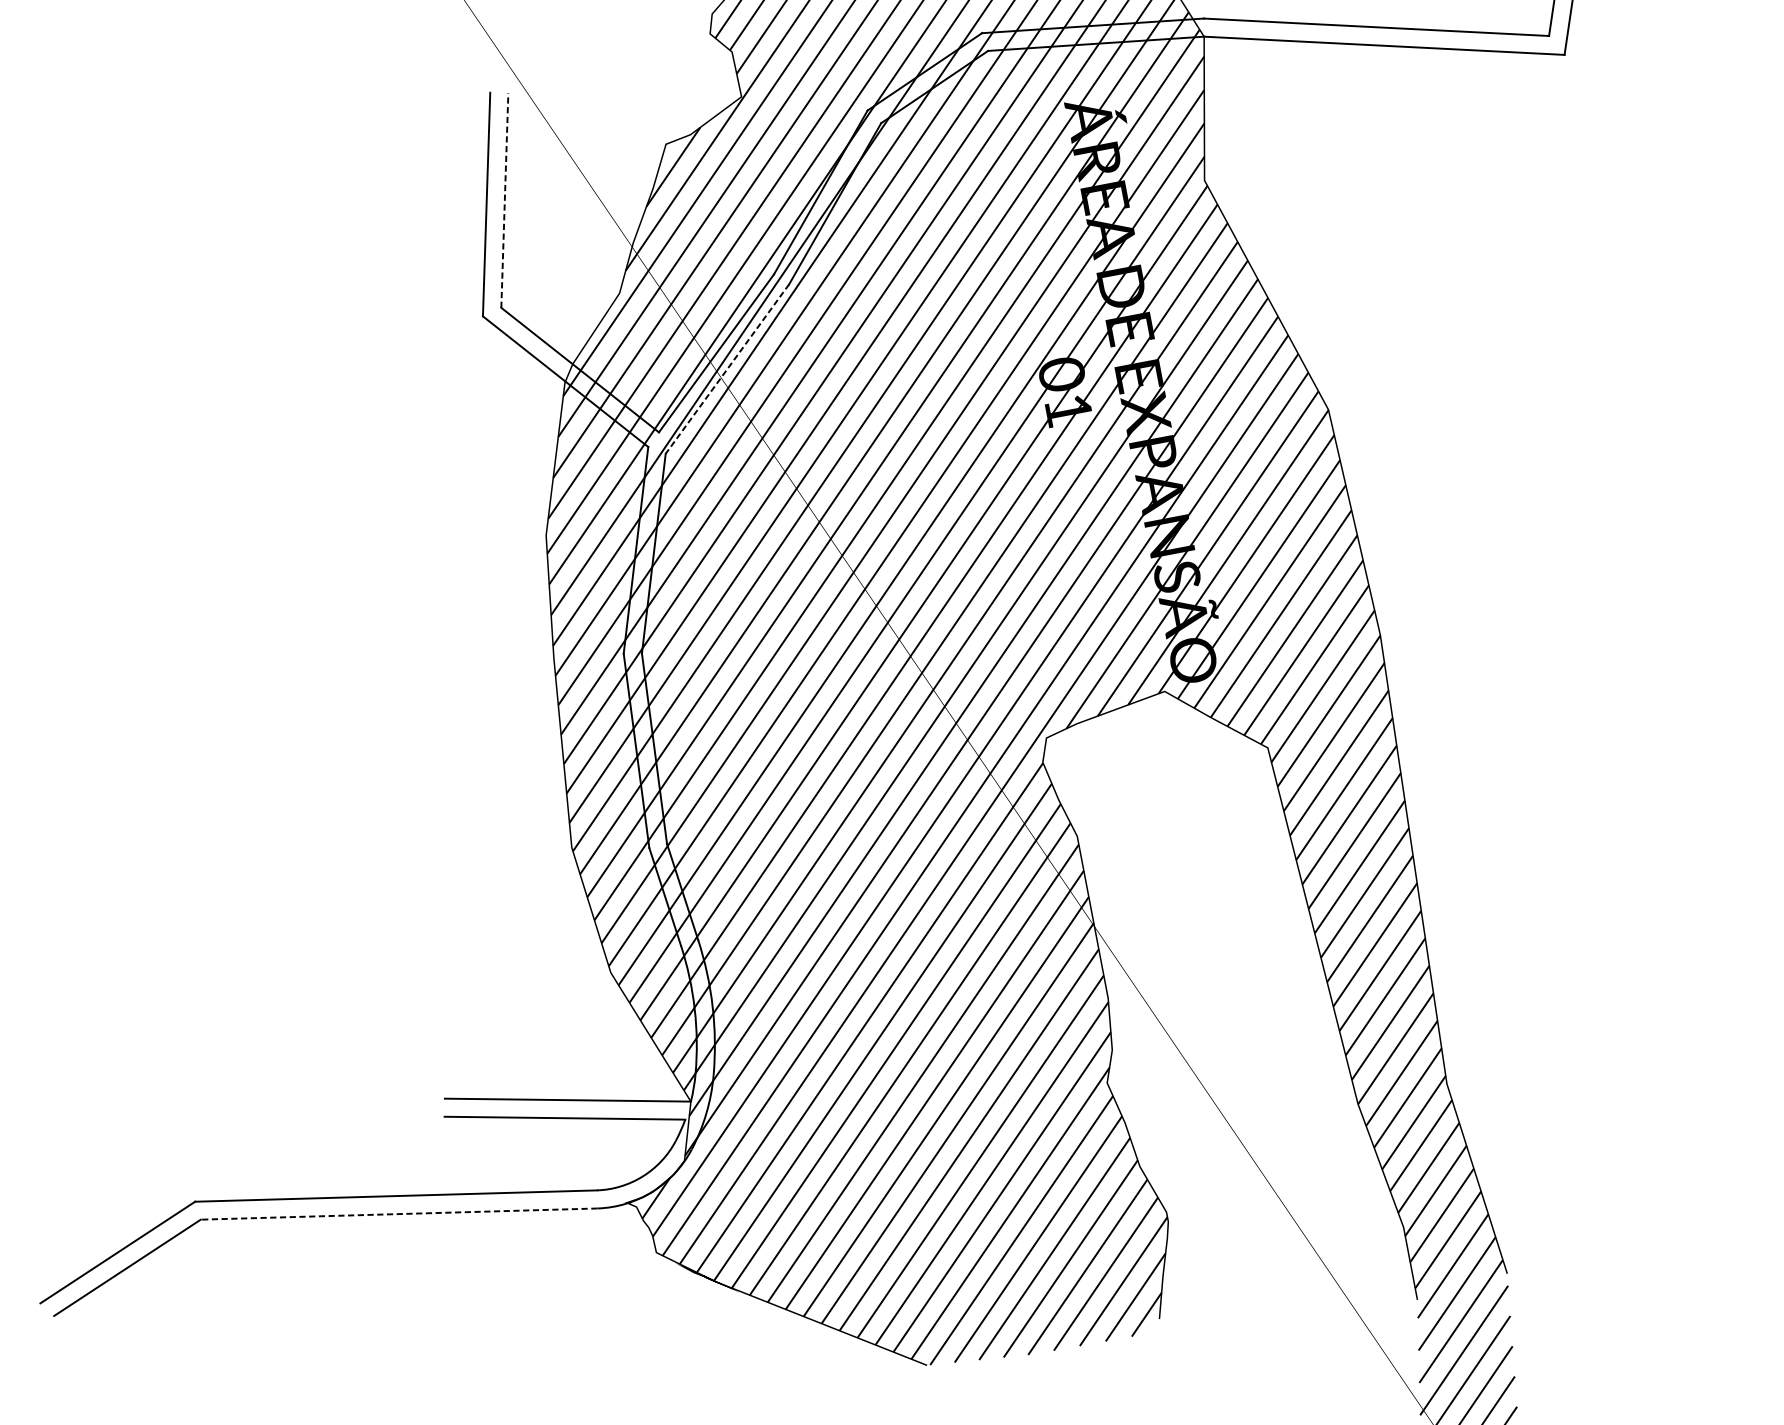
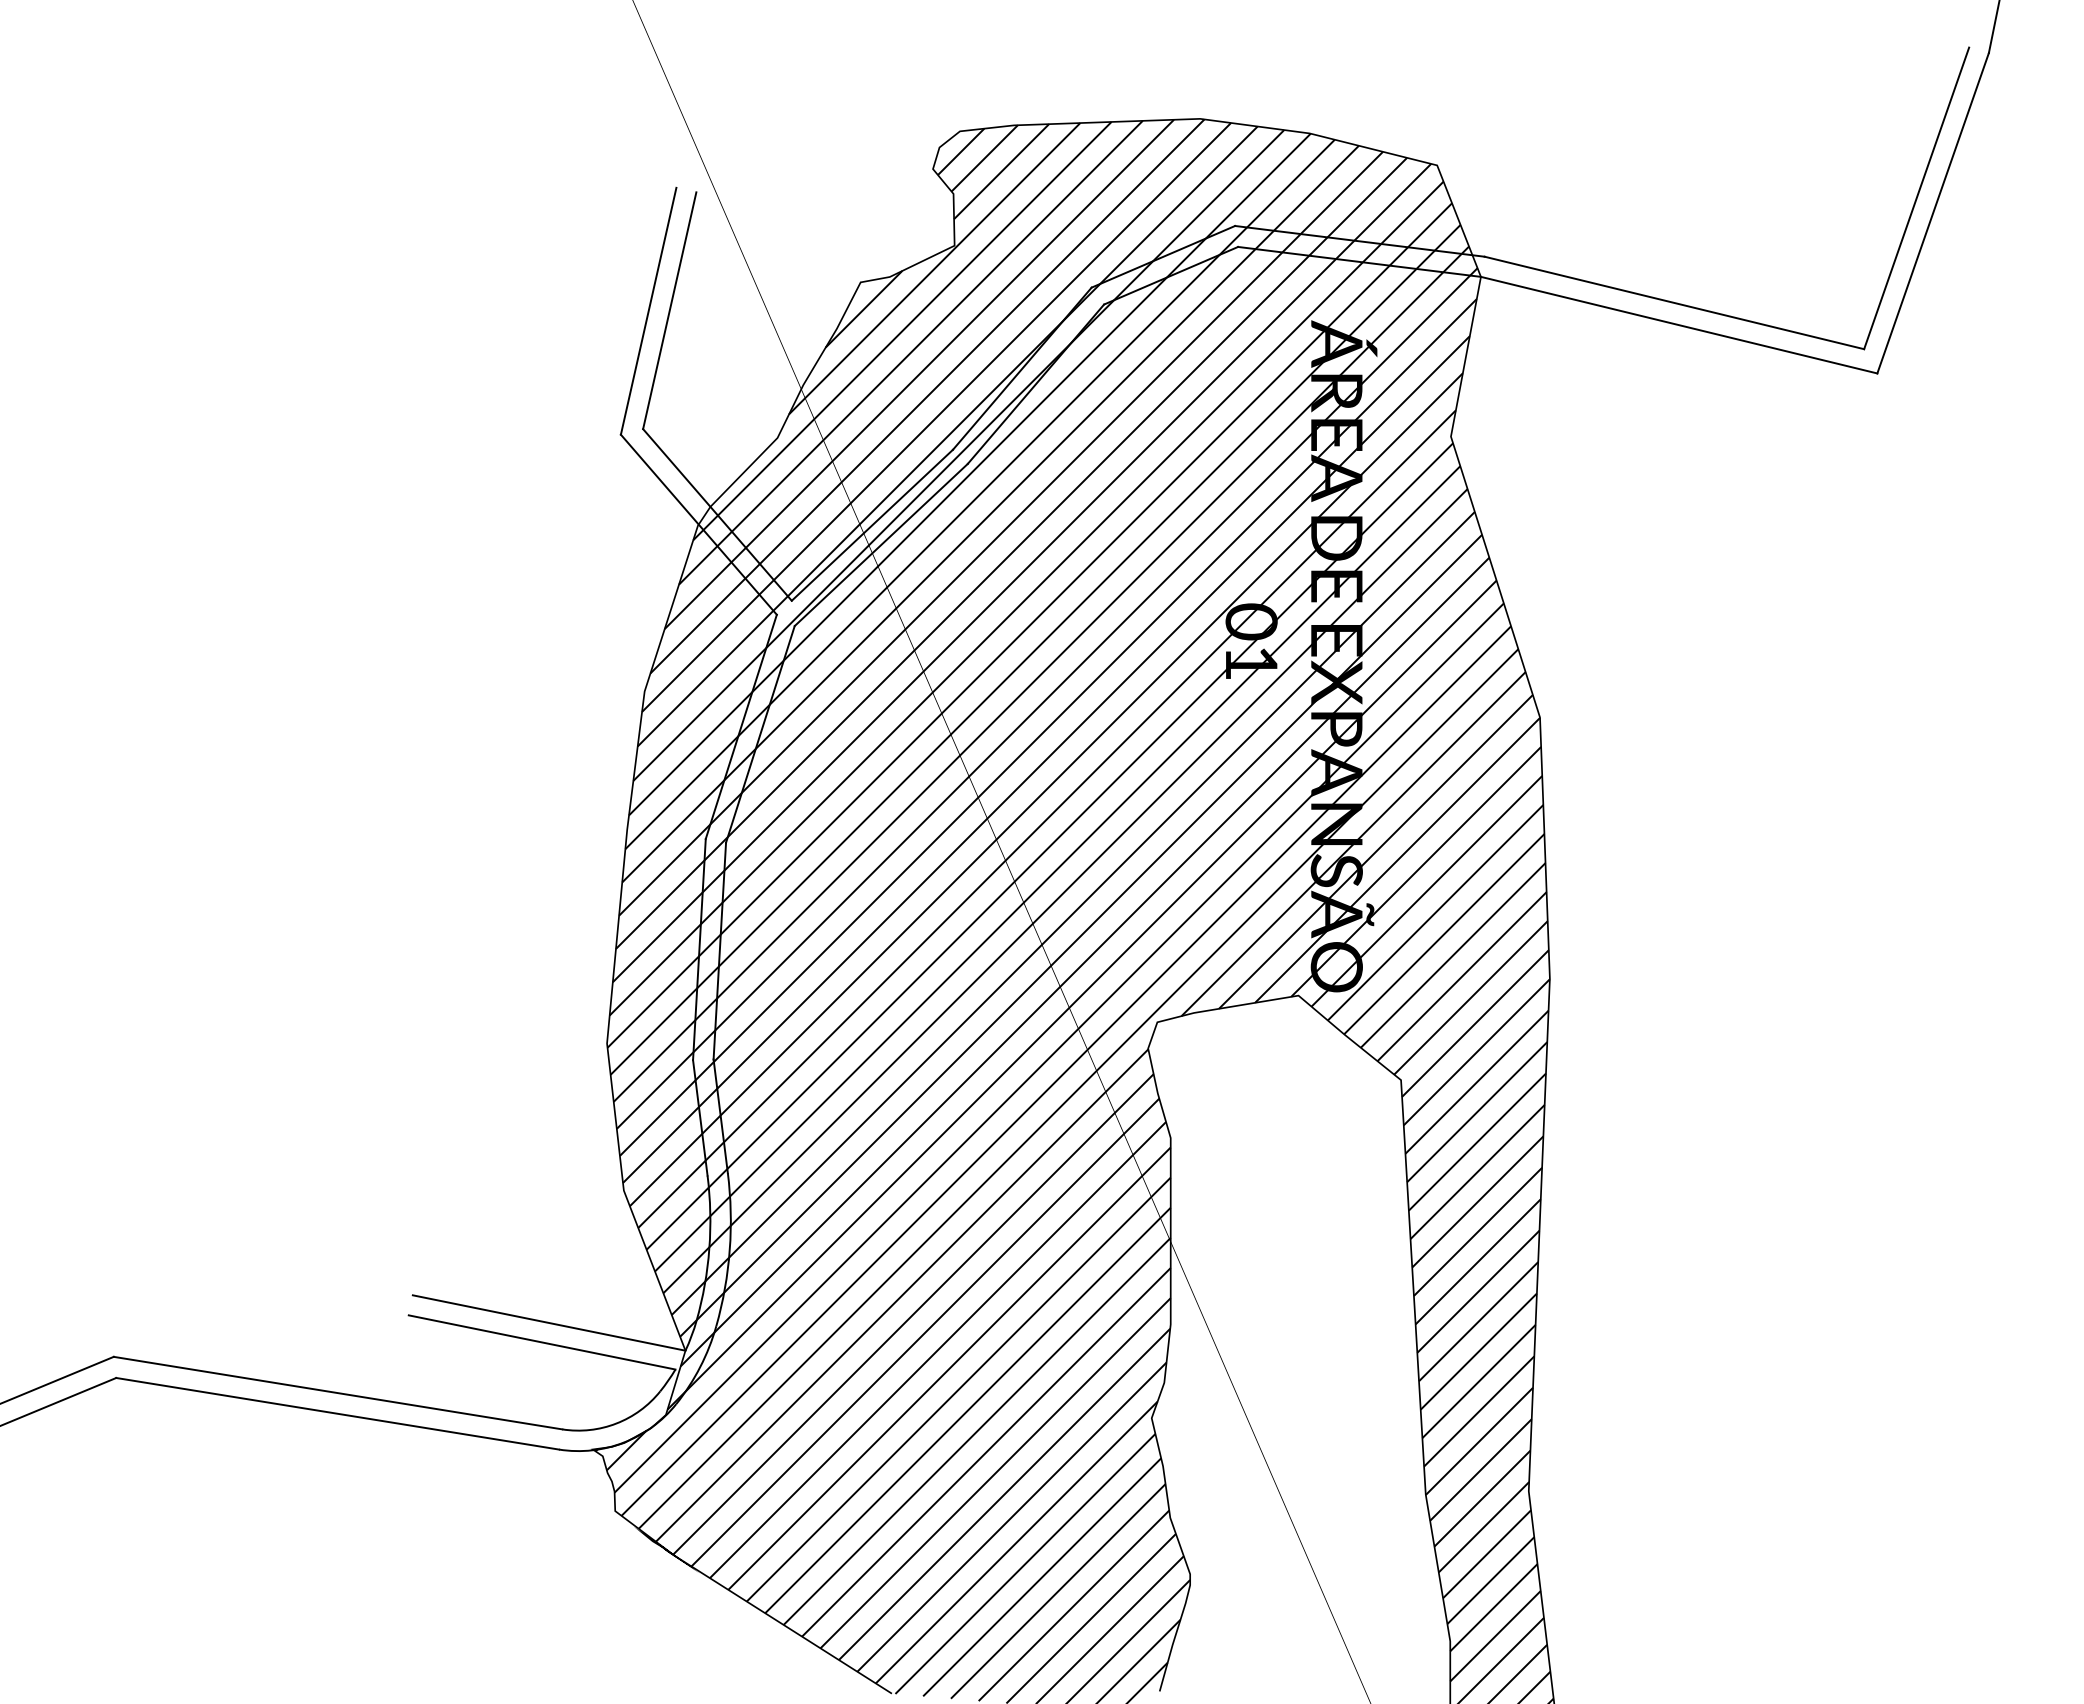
line: (504, 200) -> (669, 310), dashed -> solid
line: (727, 369) -> (881, 545), dashed -> solid
line: (398, 1213) -> (337, 1413), dashed -> solid

